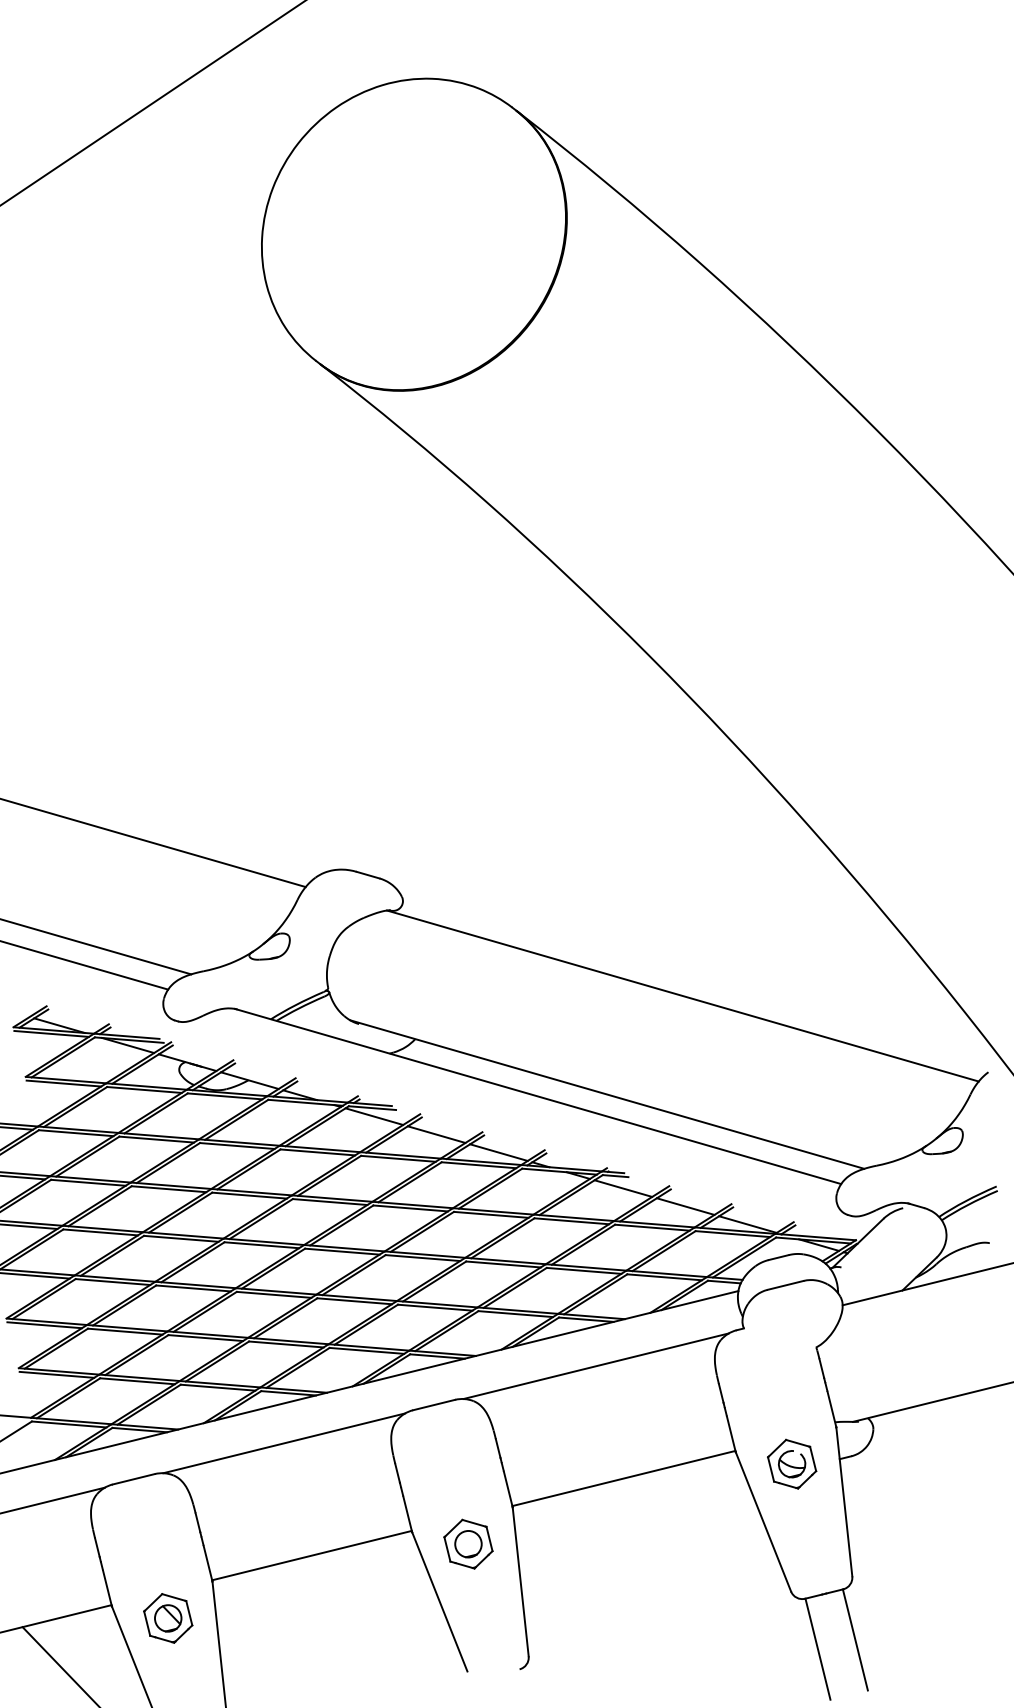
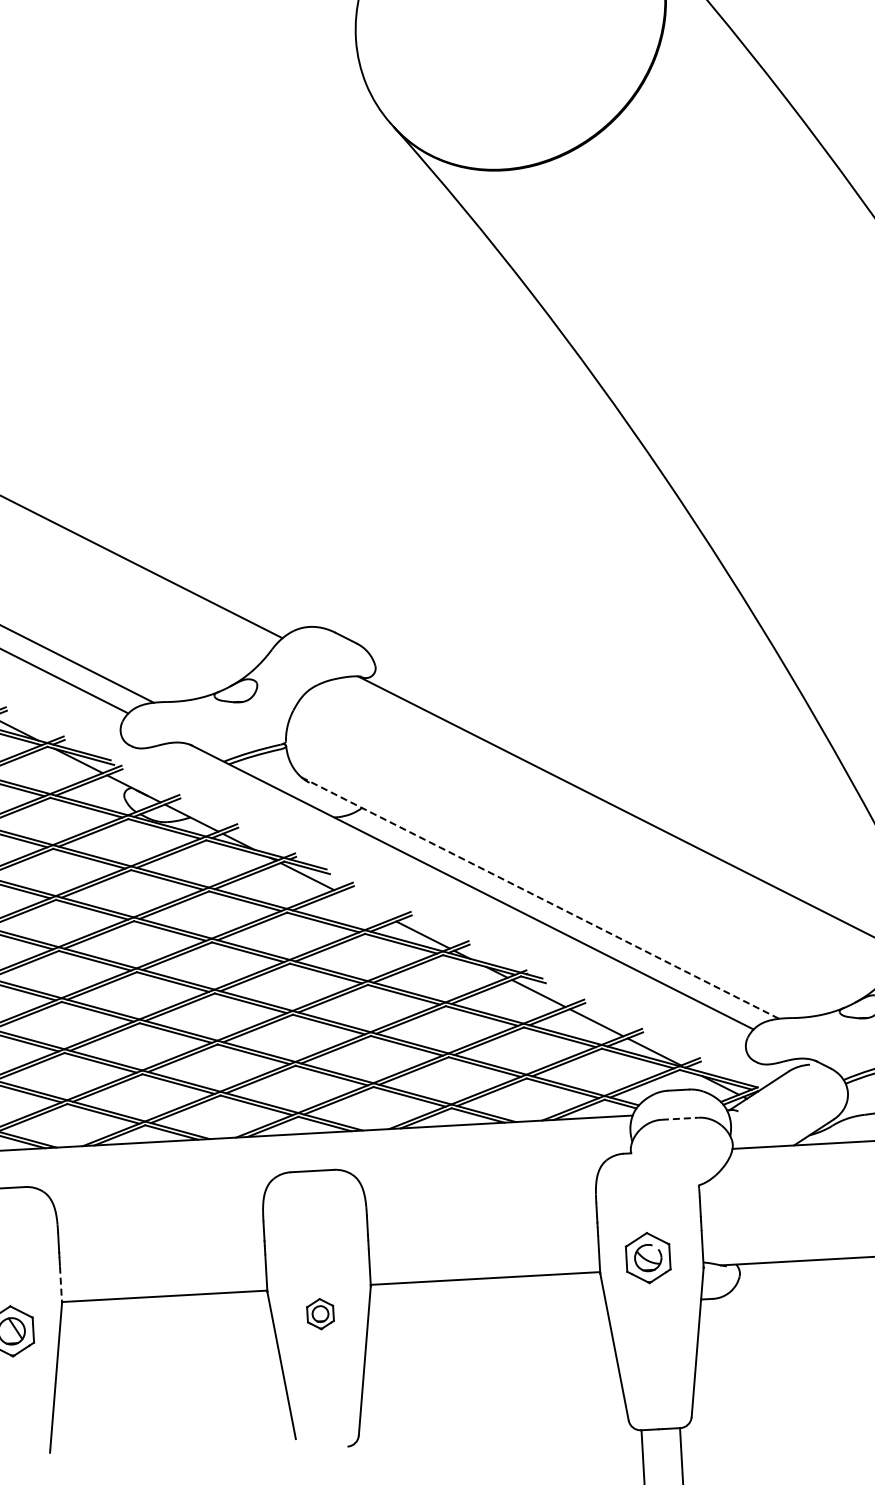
line: (607, 1094) -> (540, 898), solid -> dashed
line: (436, 1134) -> (365, 905), removed
line: (786, 1285) -> (681, 1119), solid -> dashed
line: (595, 1366) -> (478, 1163), removed
line: (284, 1443) -> (158, 1181), removed
part: (792, 1463) -> (648, 1257), moved
part: (468, 1543) -> (320, 1313), size x0.6
line: (208, 1564) -> (61, 1285), solid -> dashed

